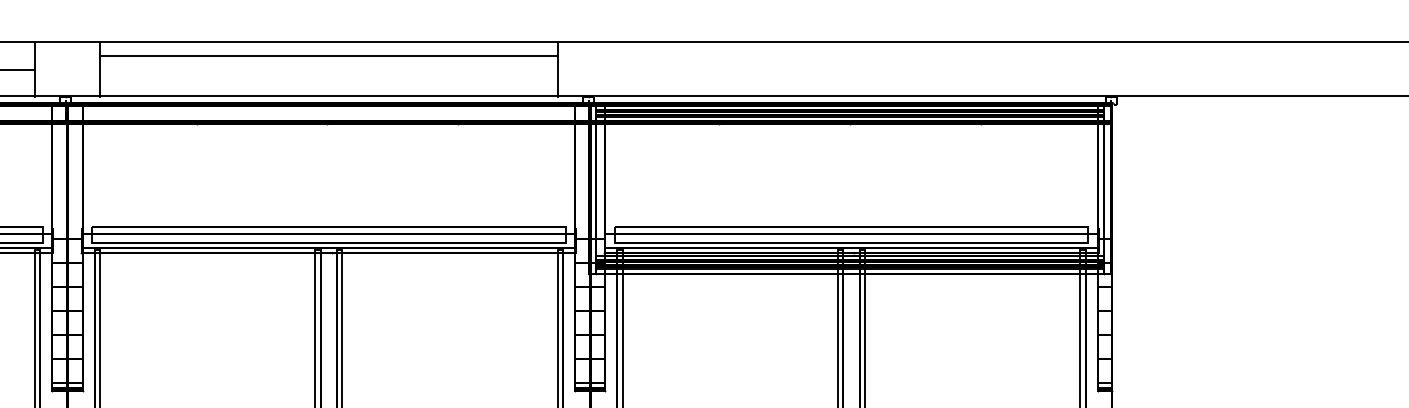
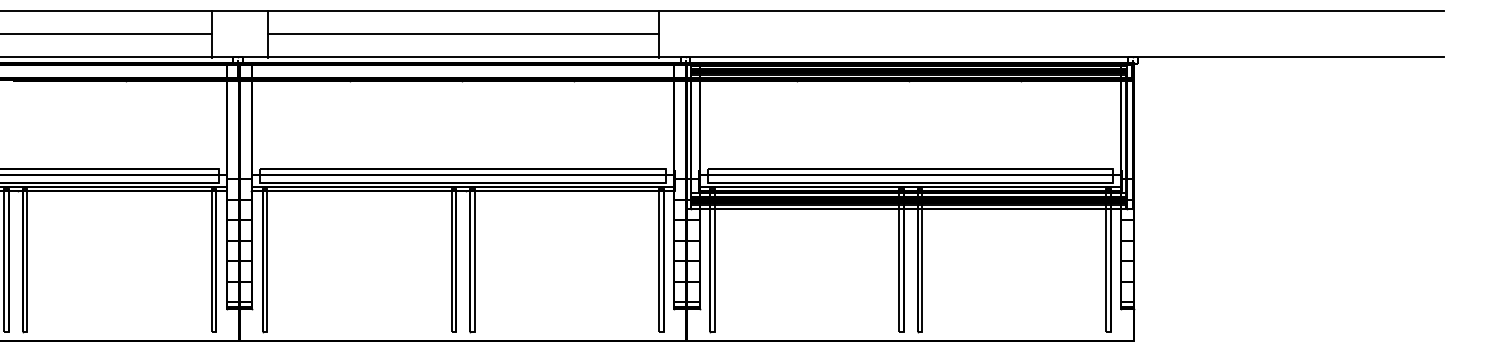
line: (329, 55) -> (463, 34), moved

